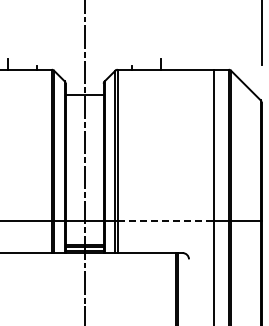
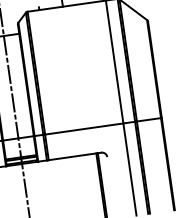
line: (166, 221) -> (84, 128), dashed -> solid

